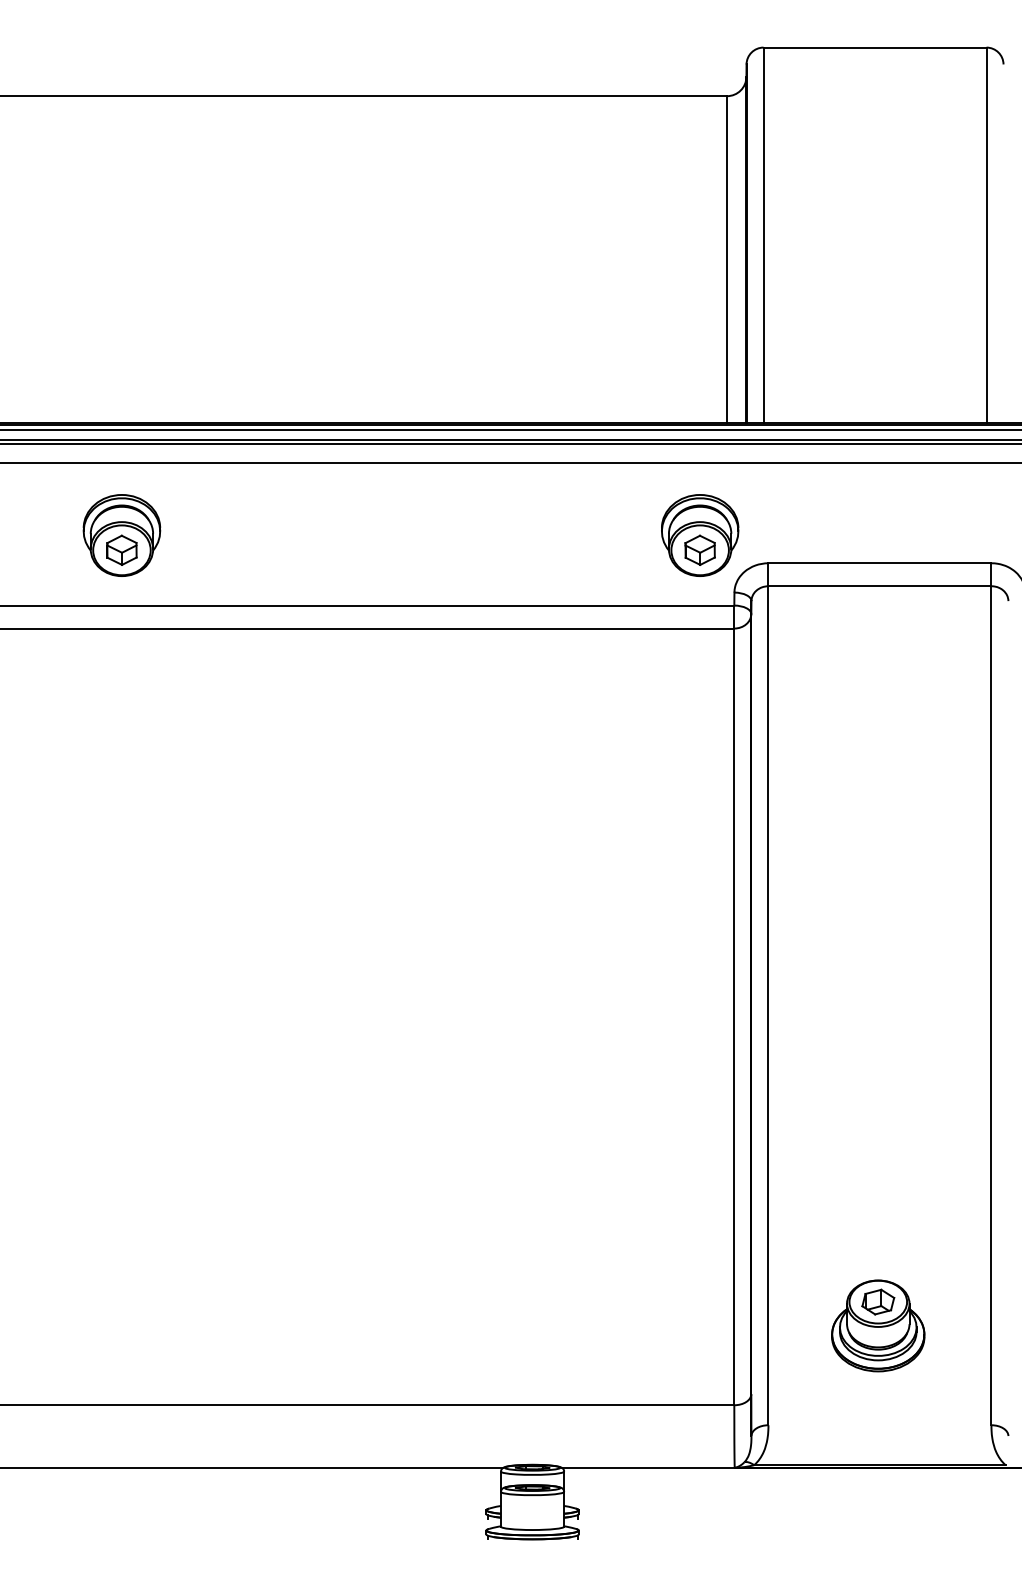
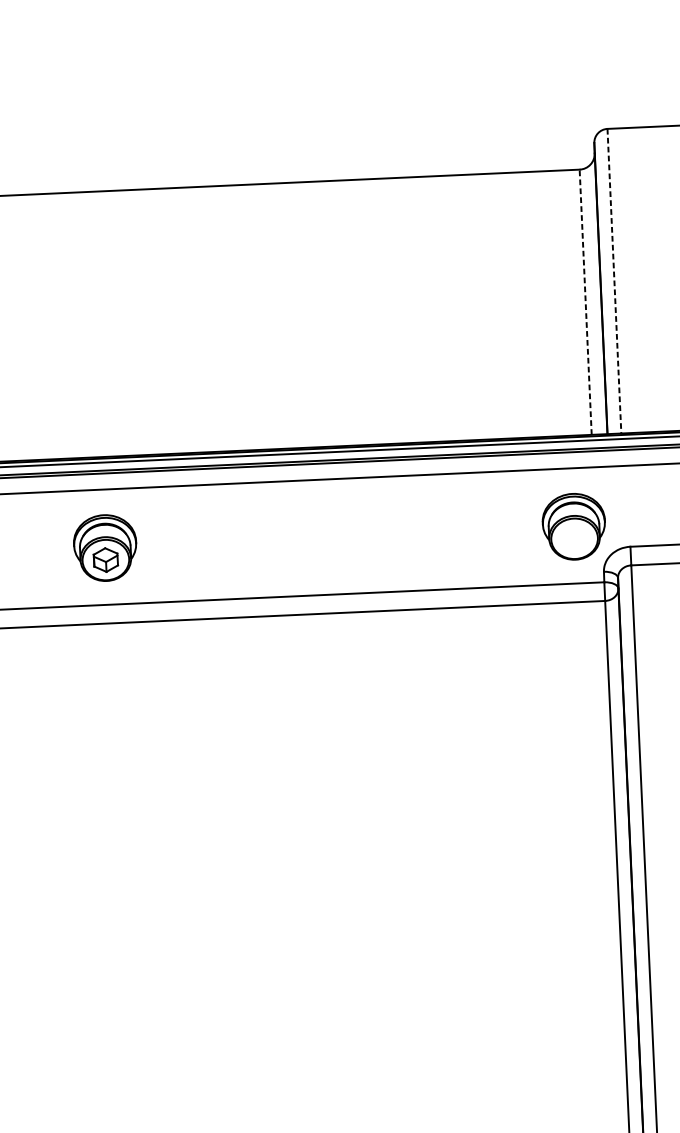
line: (763, 235) -> (614, 281), solid -> dashed
line: (727, 259) -> (586, 302), solid -> dashed
part: (699, 549) -> (574, 538), removed

